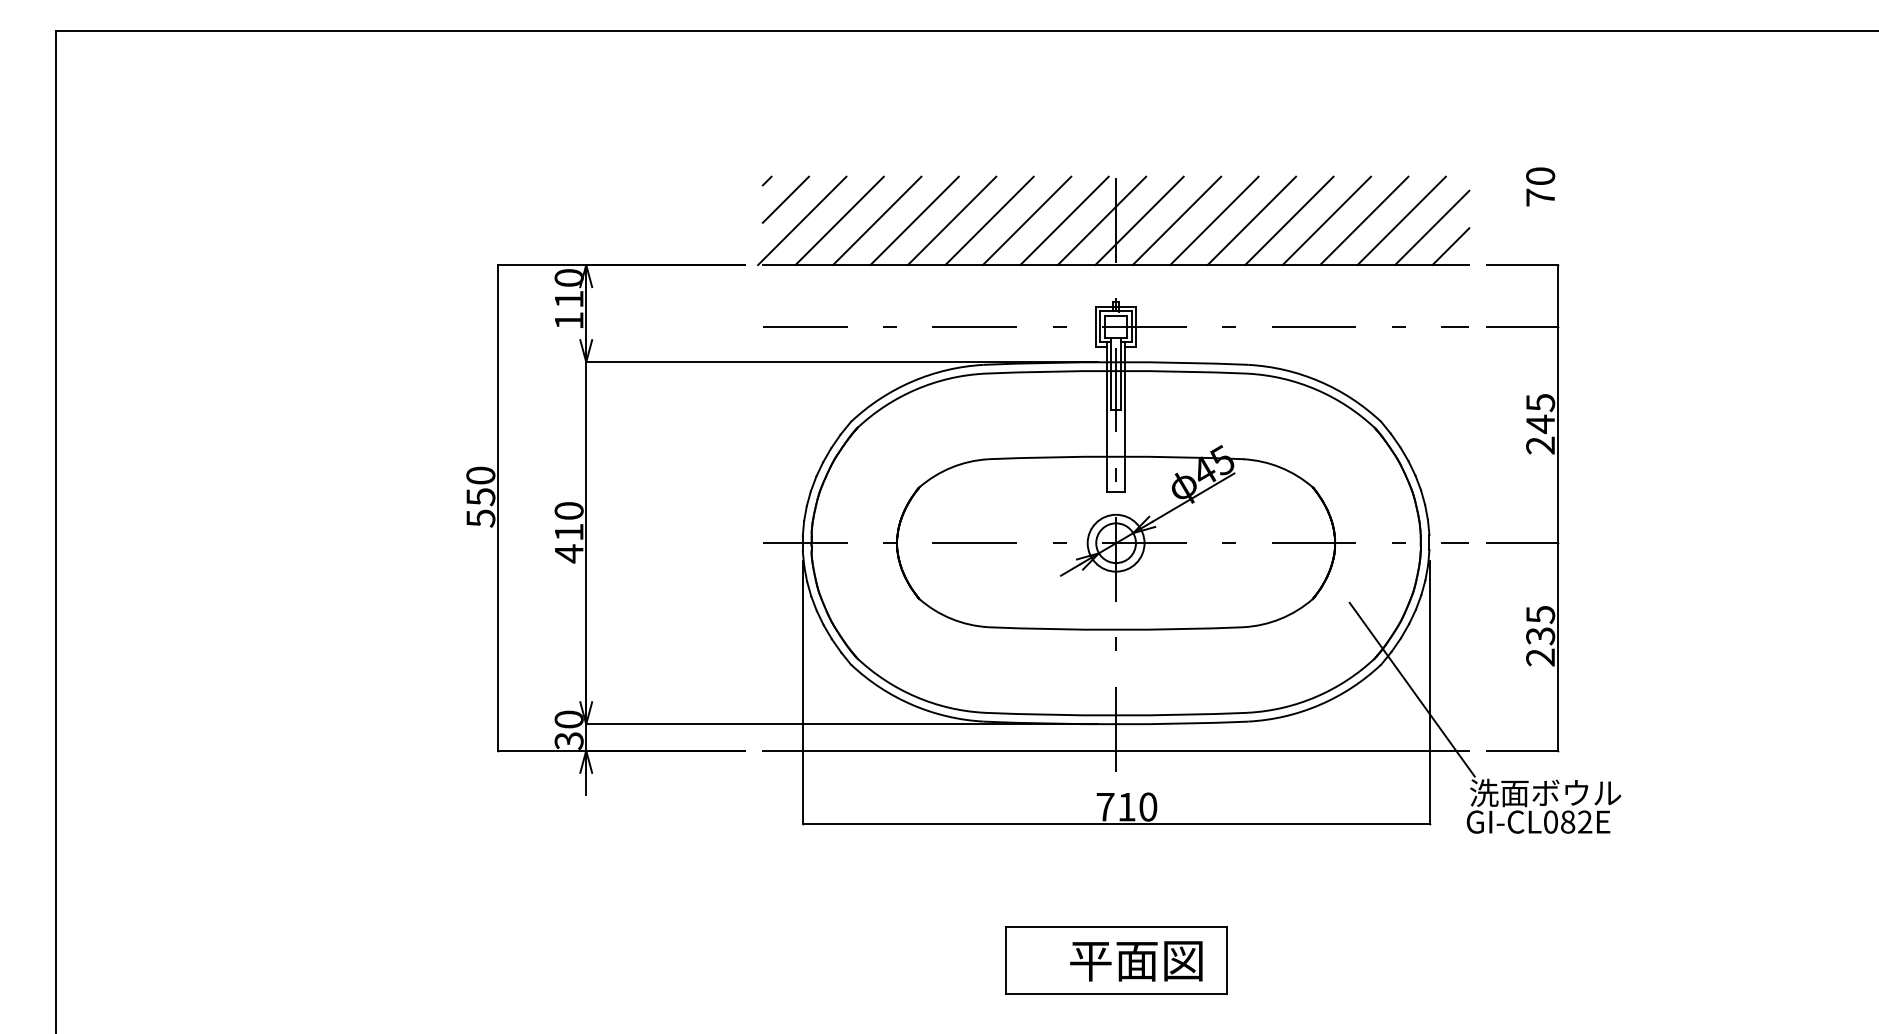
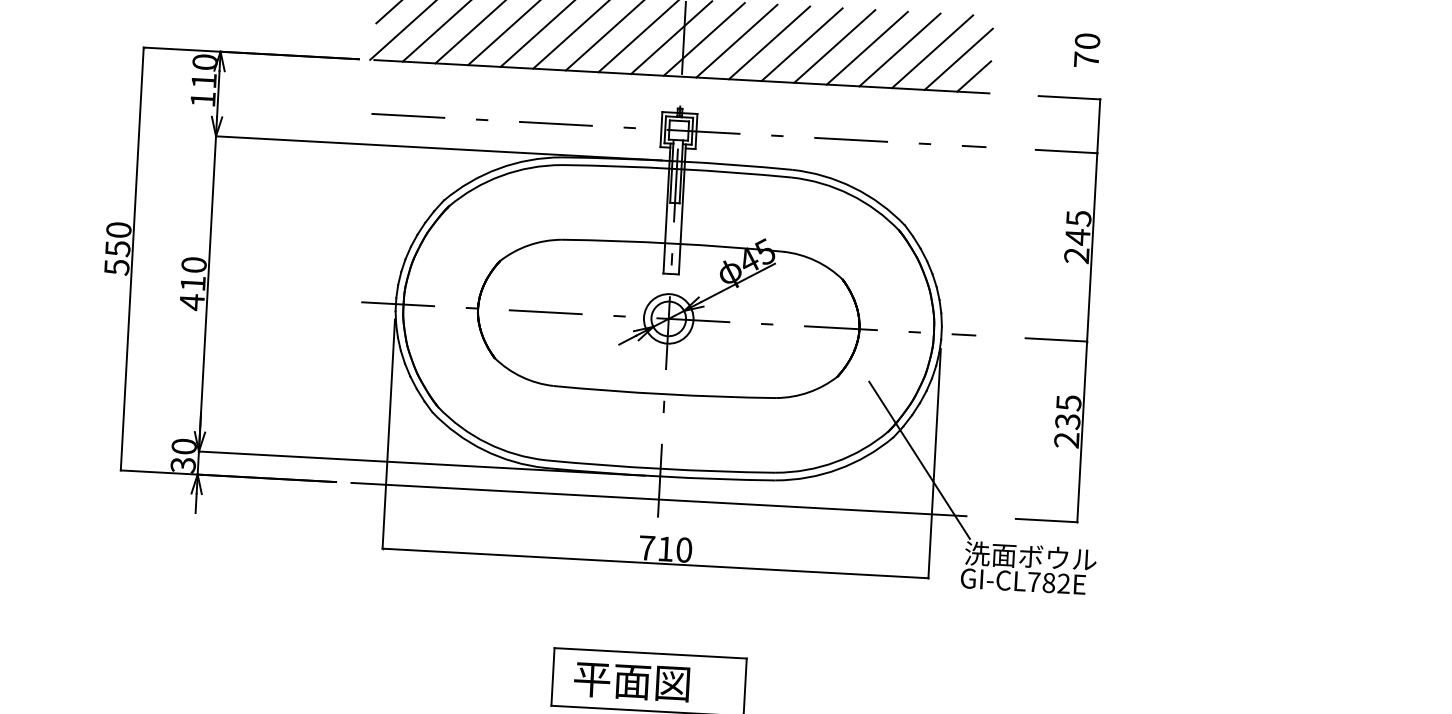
text: (1540, 186) -> (1087, 50), moved
part: (1522, 542) -> (1056, 339), moved
text: (1551, 821) -> (1034, 581), GI-CL082E -> GI-CL782E
text: (1136, 961) -> (631, 682), moved

